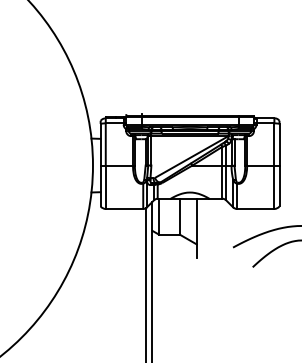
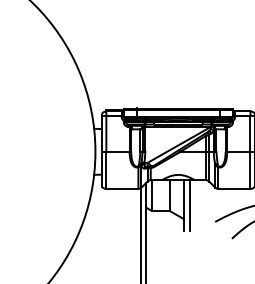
line: (203, 227) -> (189, 204), added

